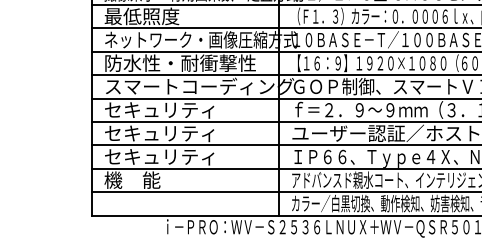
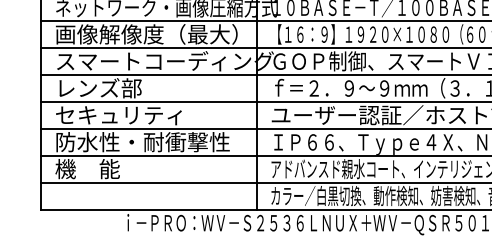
text: (183, 63) -> (146, 34), 防水性・耐衝撃性 -> 画像解像度（最大）
text: (159, 109) -> (118, 87), セキュリティ -> レンズ部
text: (180, 156) -> (142, 141), セキュリティ -> 防水性・耐衝撃性

